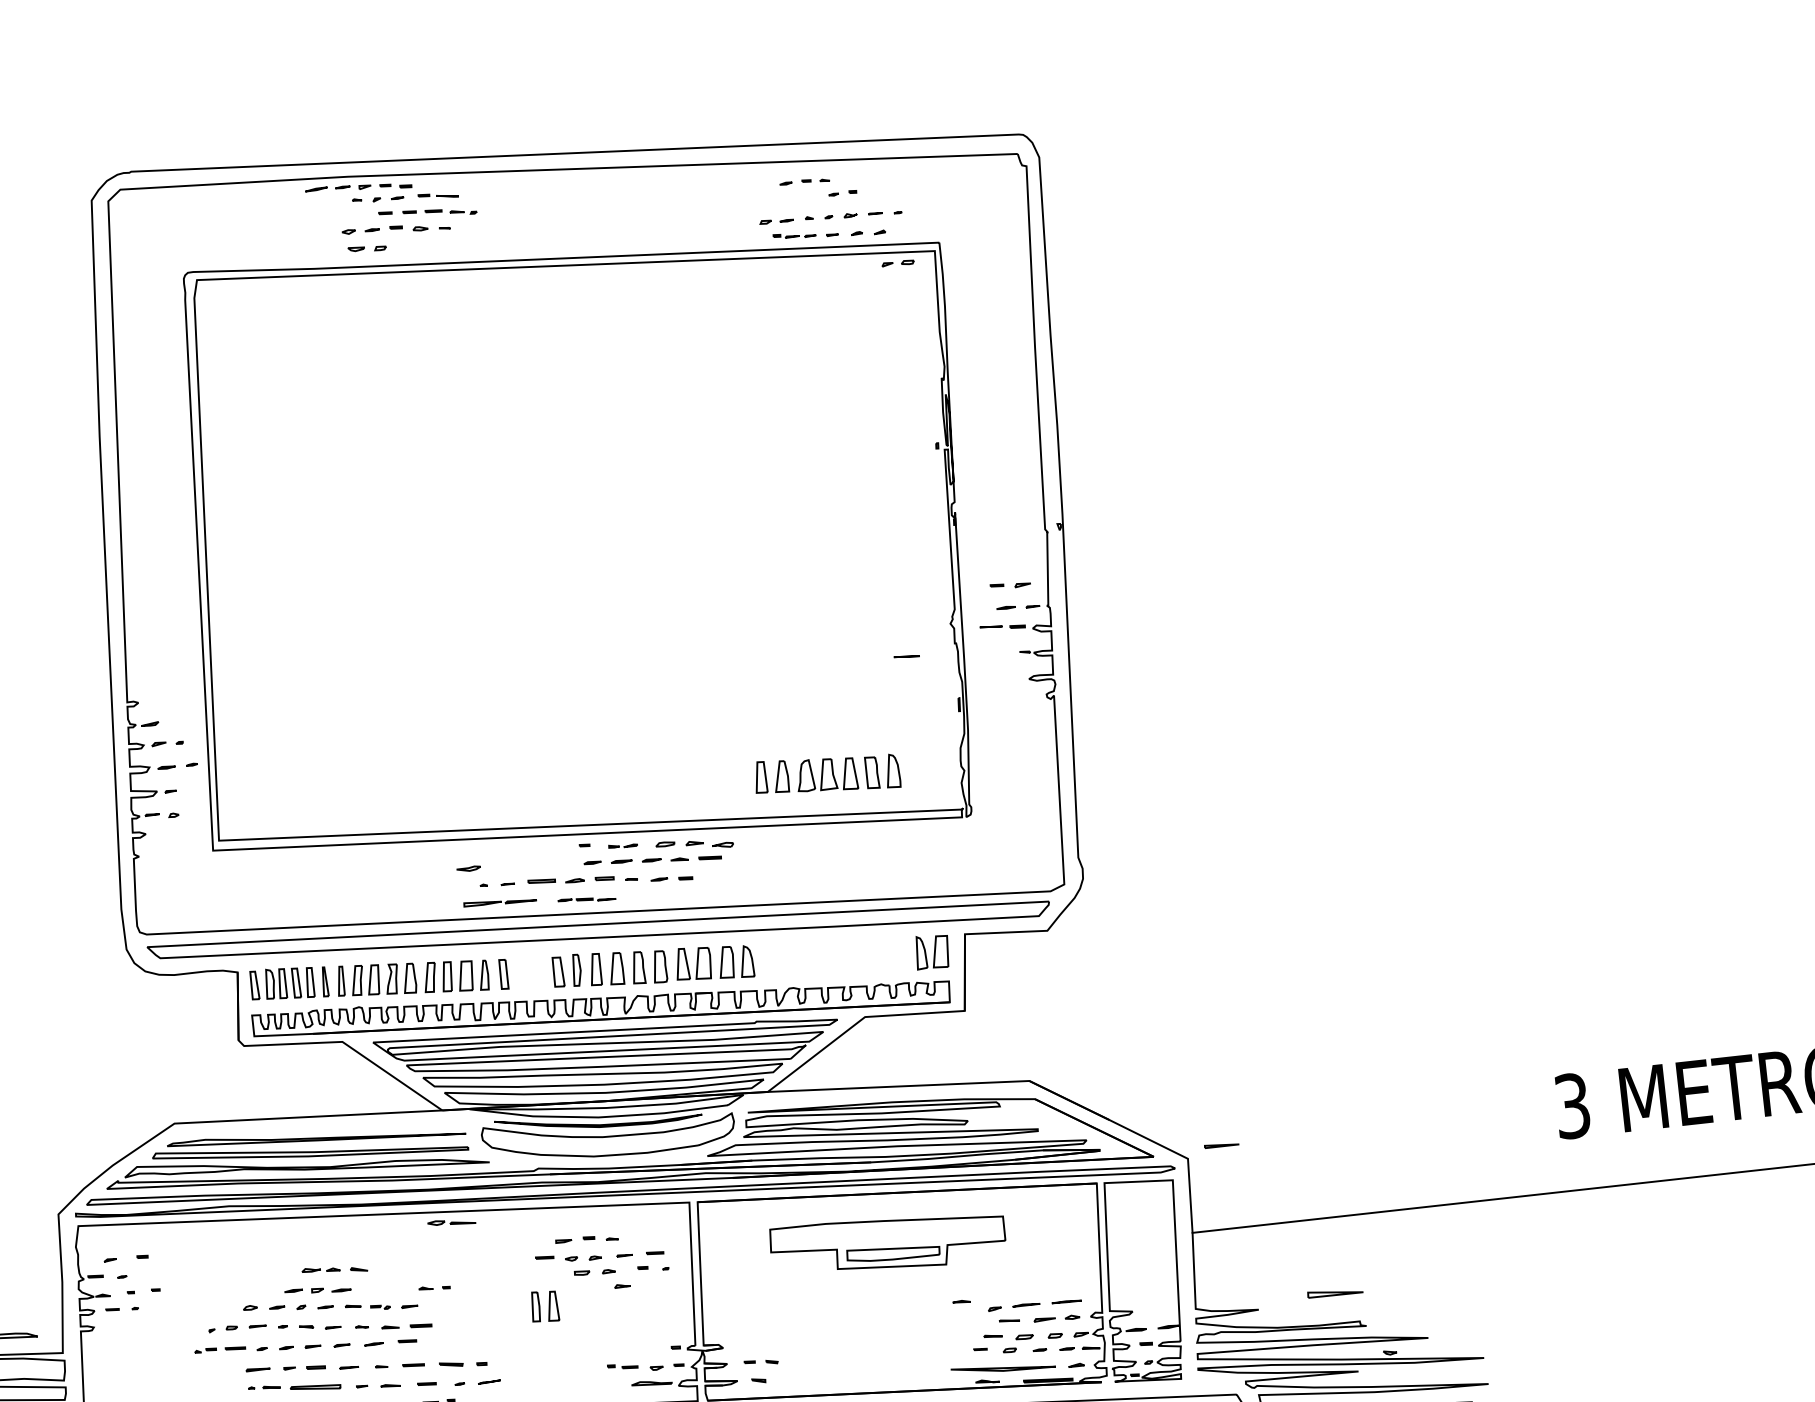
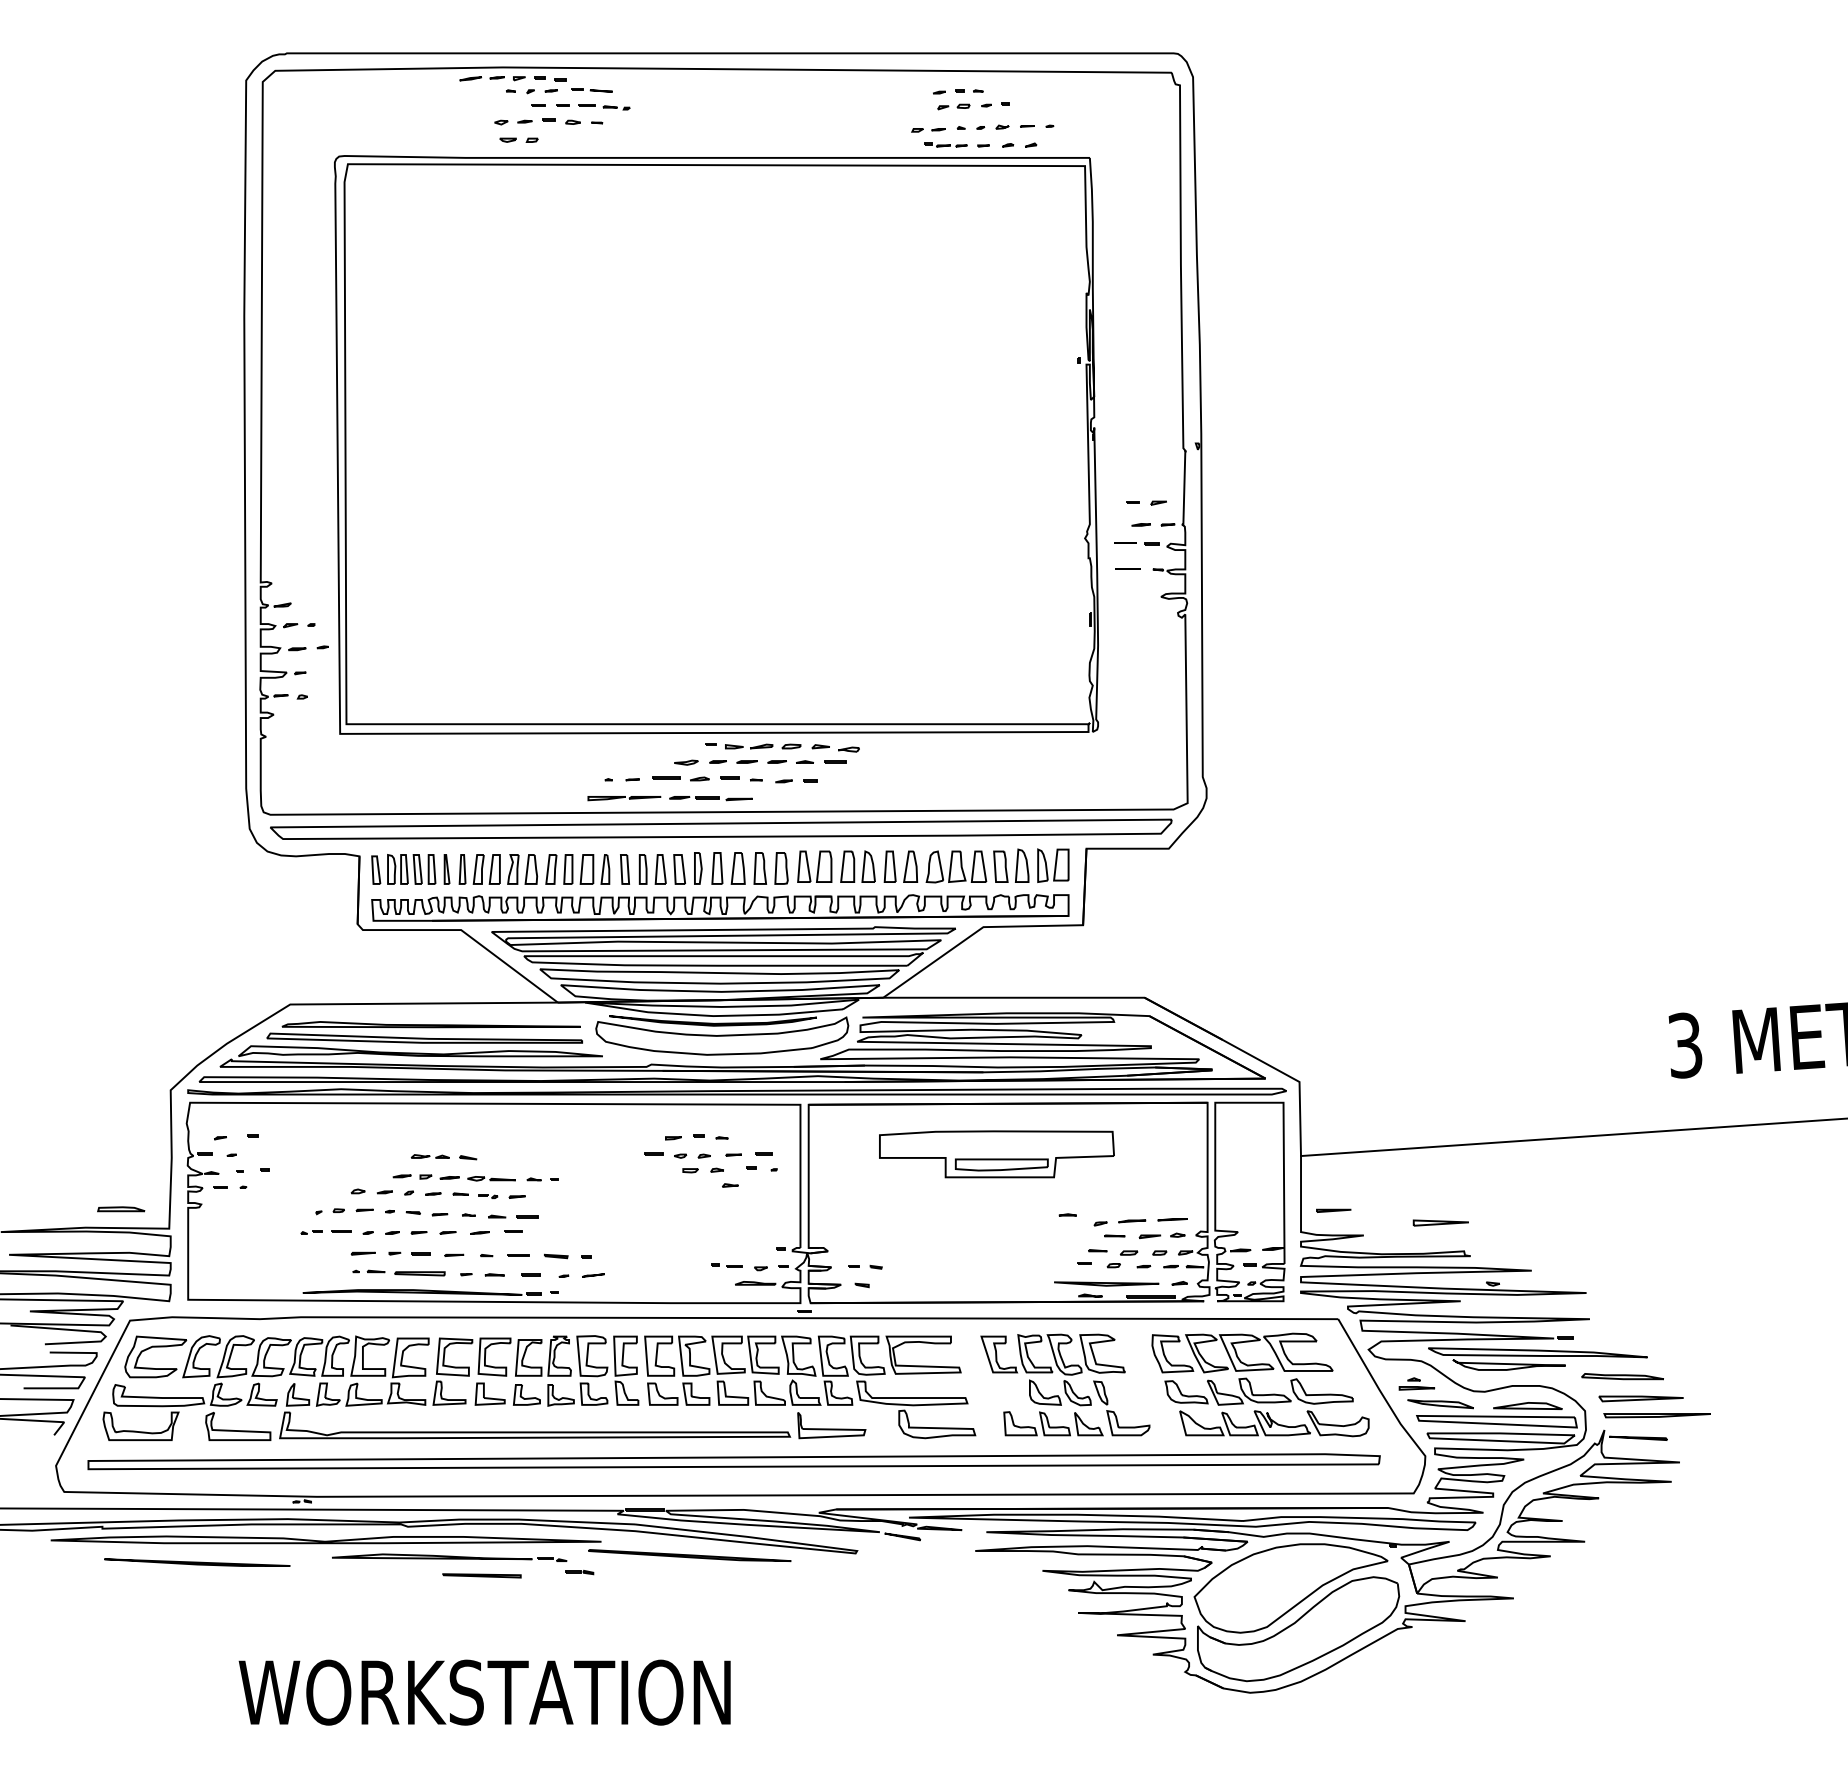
part: (897, 263) -> (953, 106), moved
line: (906, 655) -> (1127, 568), moved
part: (827, 773) -> (956, 865), moved
part: (623, 846) -> (749, 746), size x1.67
part: (468, 868) -> (686, 762), moved
part: (586, 899) -> (710, 798), size x1.43
line: (1221, 1145) -> (1333, 1210), moved
part: (451, 1222) -> (491, 1178), moved
part: (545, 1306) -> (652, 869), moved

